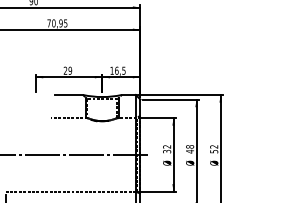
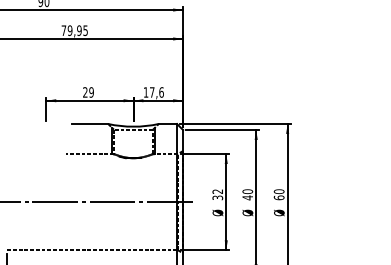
text: (53, 23) -> (69, 30), 70,95 -> 79,95
text: (120, 70) -> (156, 92), 16,5 -> 17,6
text: (189, 146) -> (247, 191), 48 -> 40
text: (213, 149) -> (278, 194), 52 -> 60

